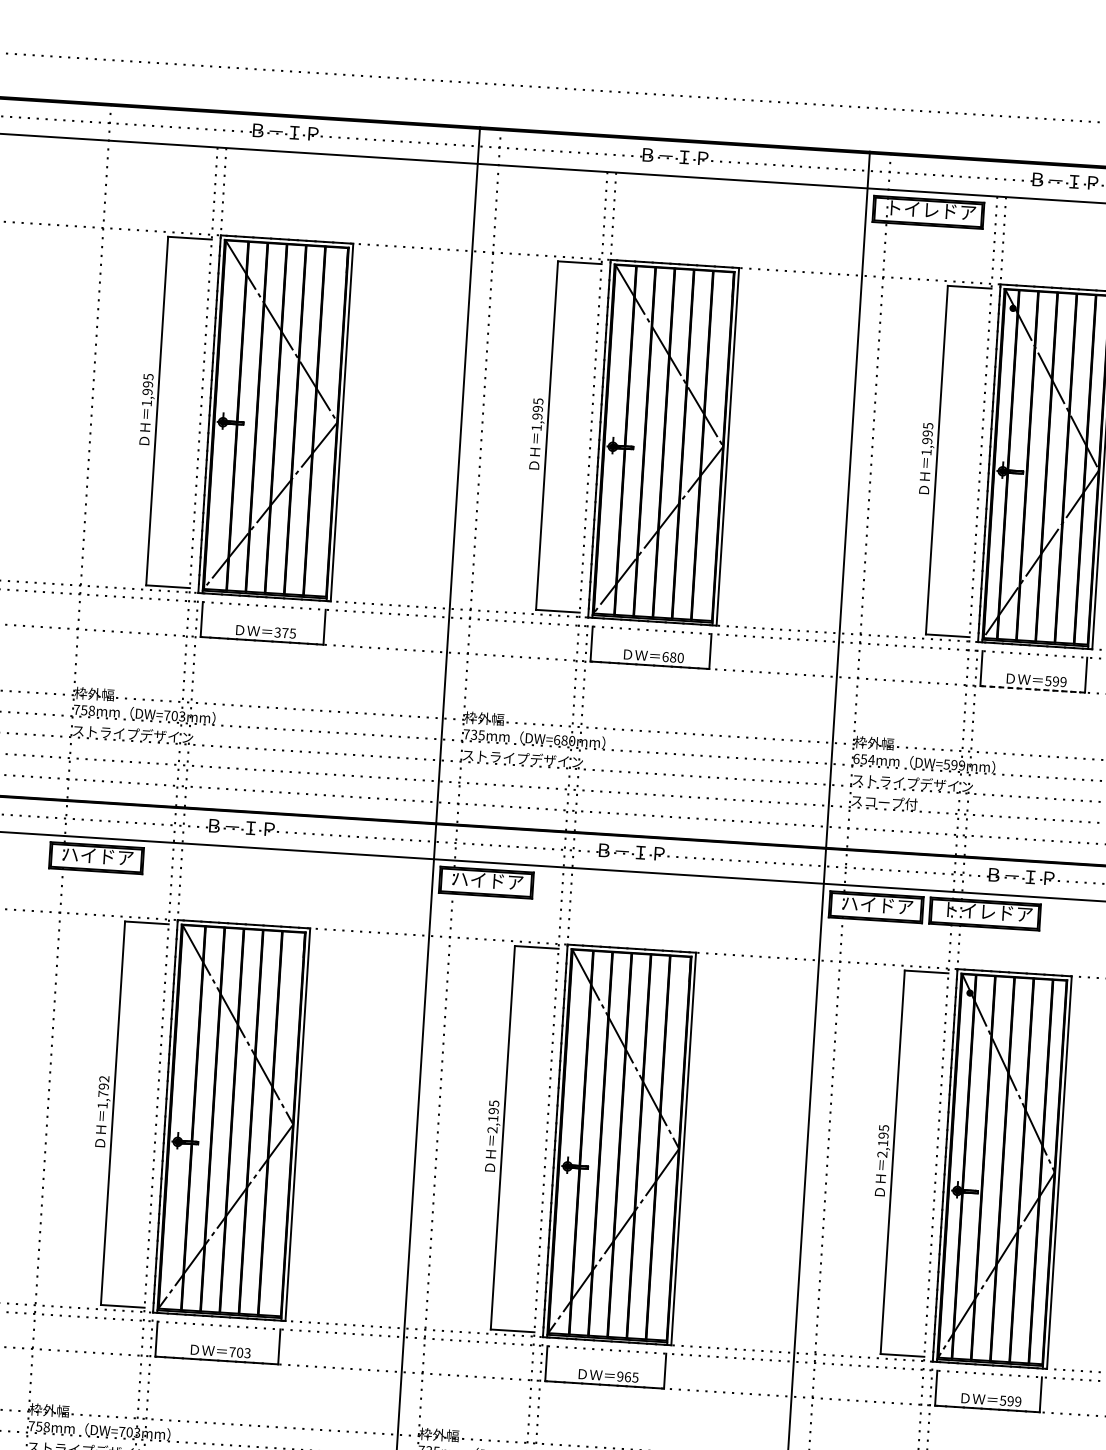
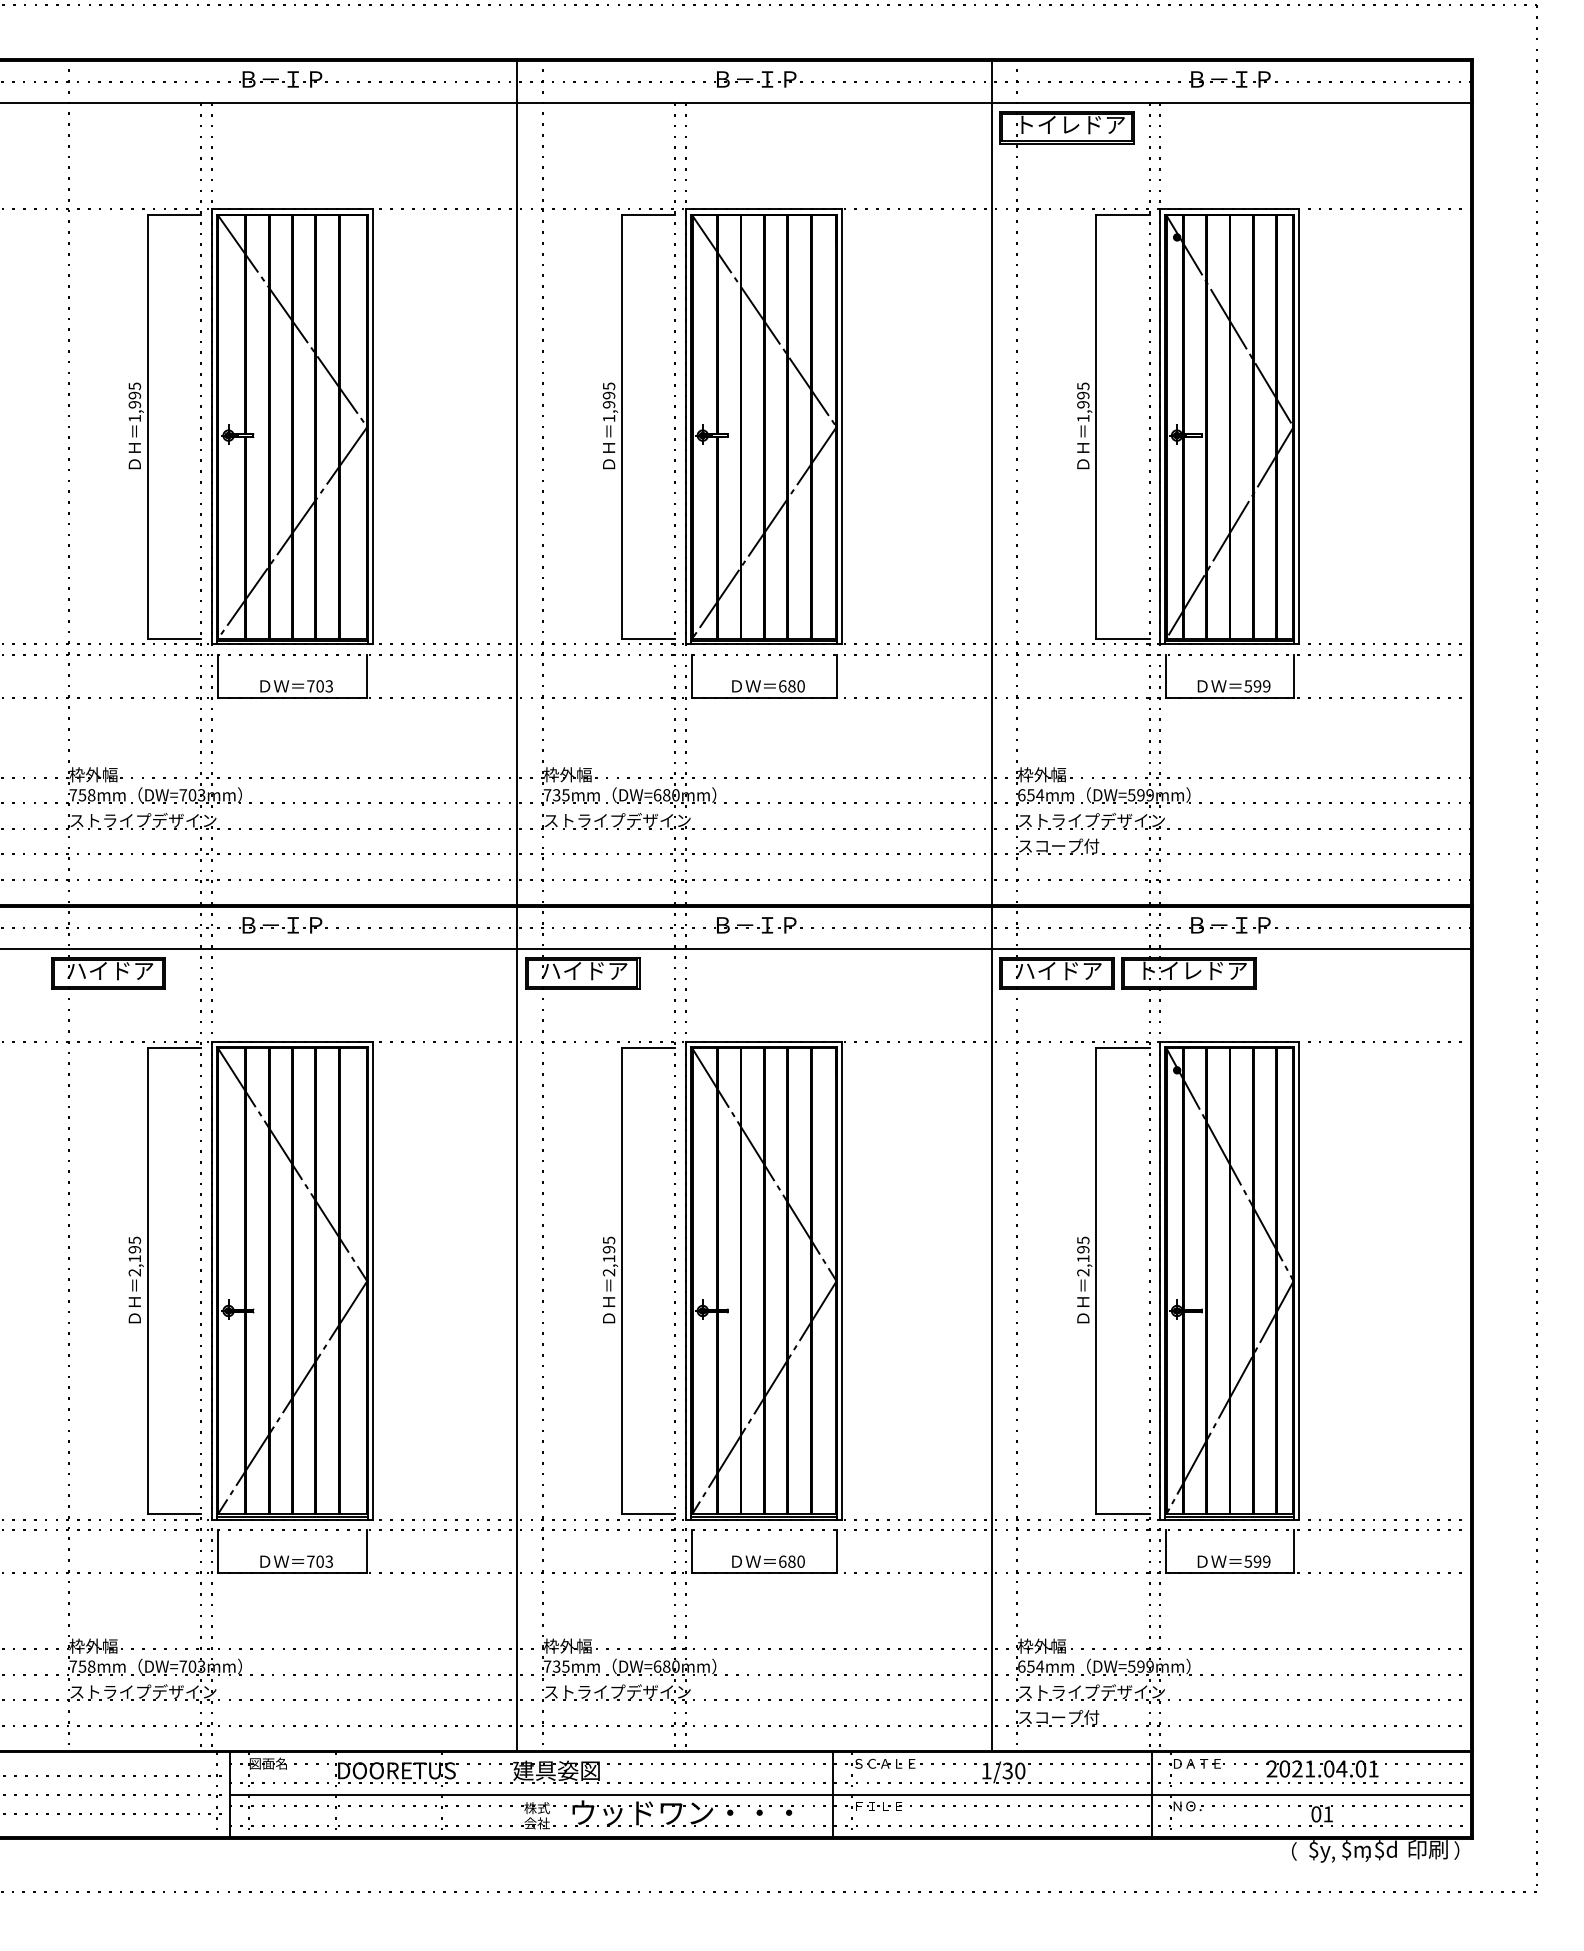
text: (284, 633) -> (319, 686), 375 -> 703
line: (1032, 689) -> (1229, 697), dashed -> solid
text: (103, 1092) -> (134, 1256), 1,792 -> 2,195
text: (627, 1376) -> (791, 1561), 965 -> 680

